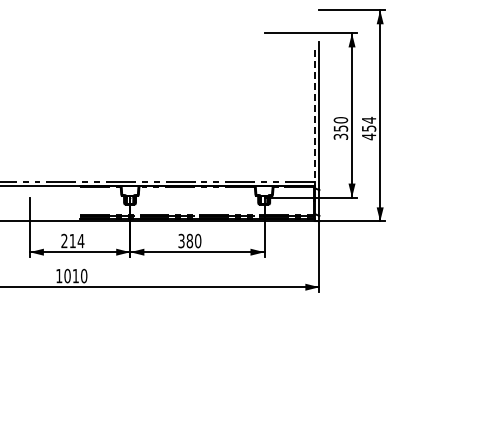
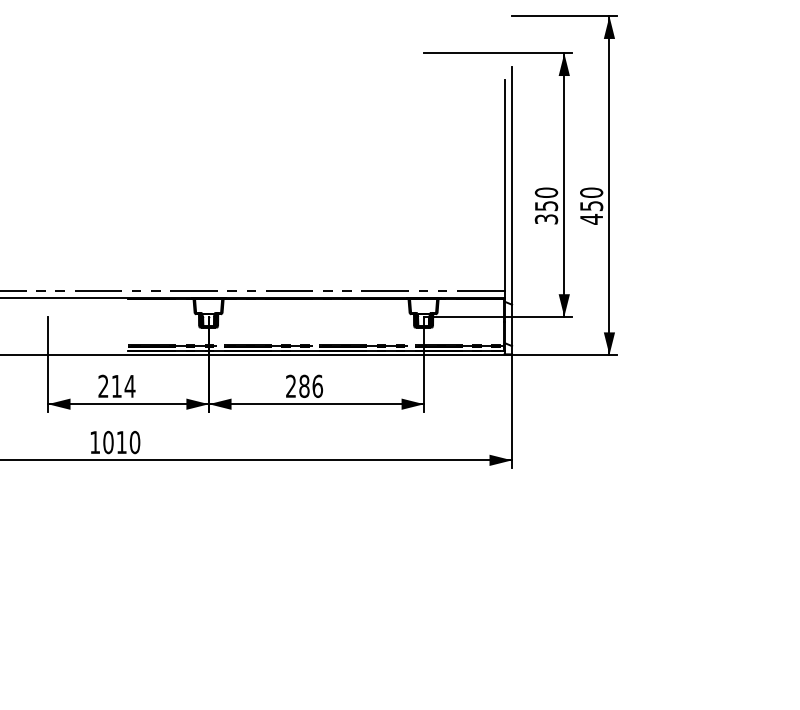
line: (314, 115) -> (504, 185), dashed -> solid
text: (368, 119) -> (590, 191), 454 -> 450
text: (189, 240) -> (303, 385), 380 -> 286

